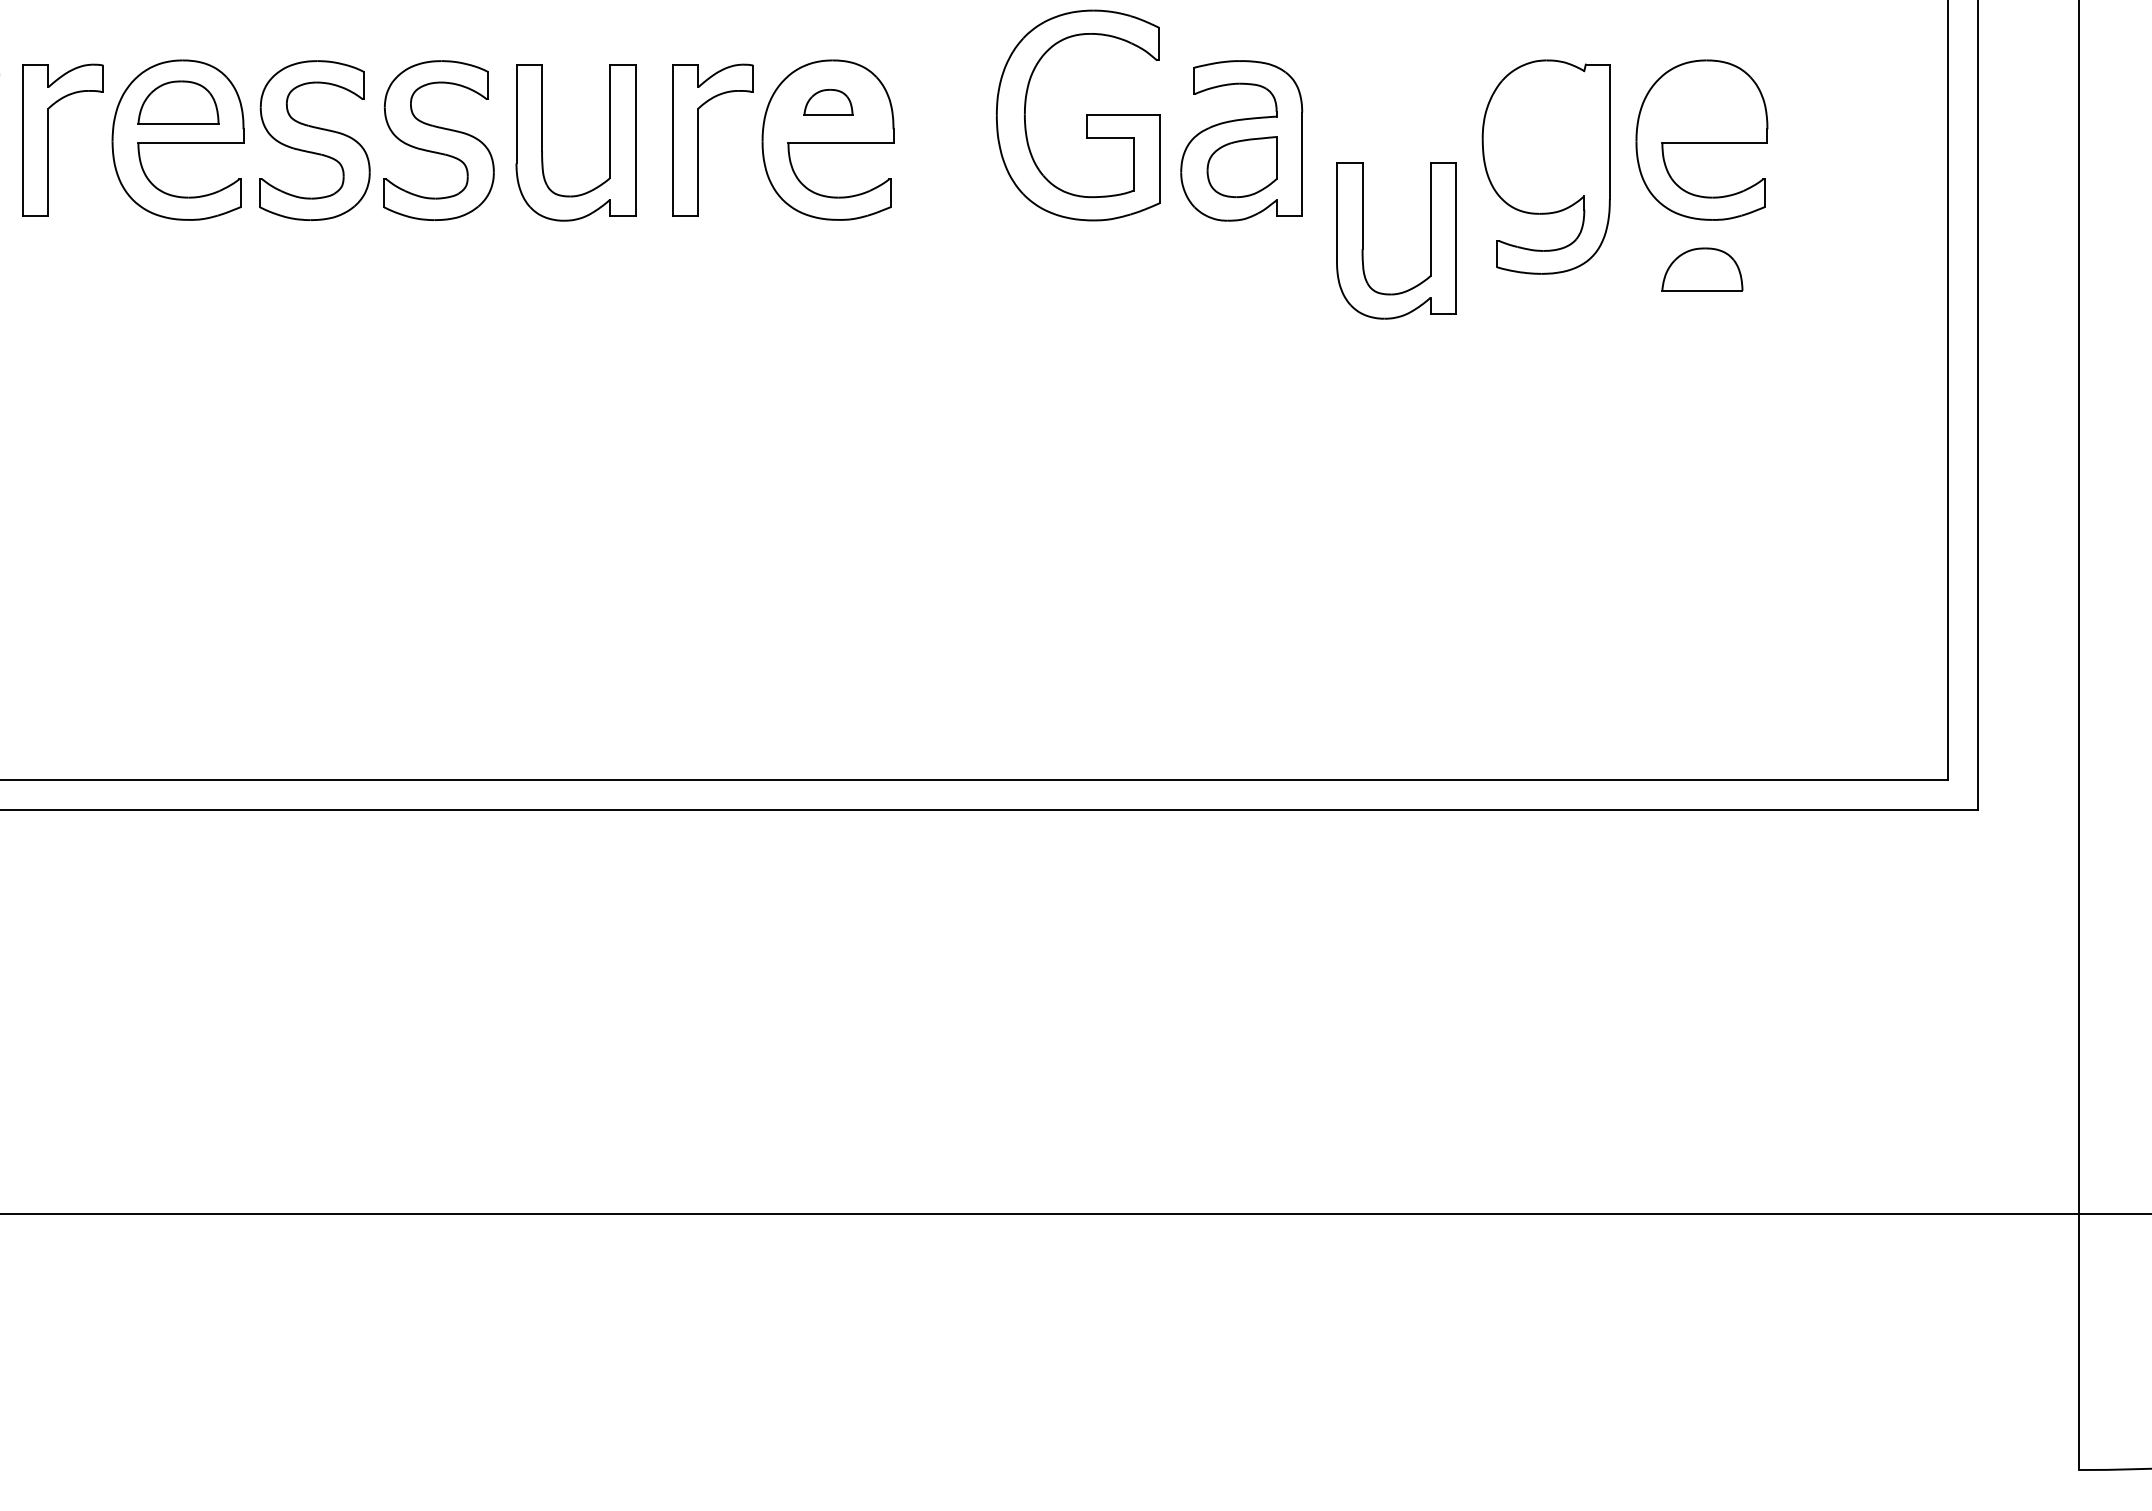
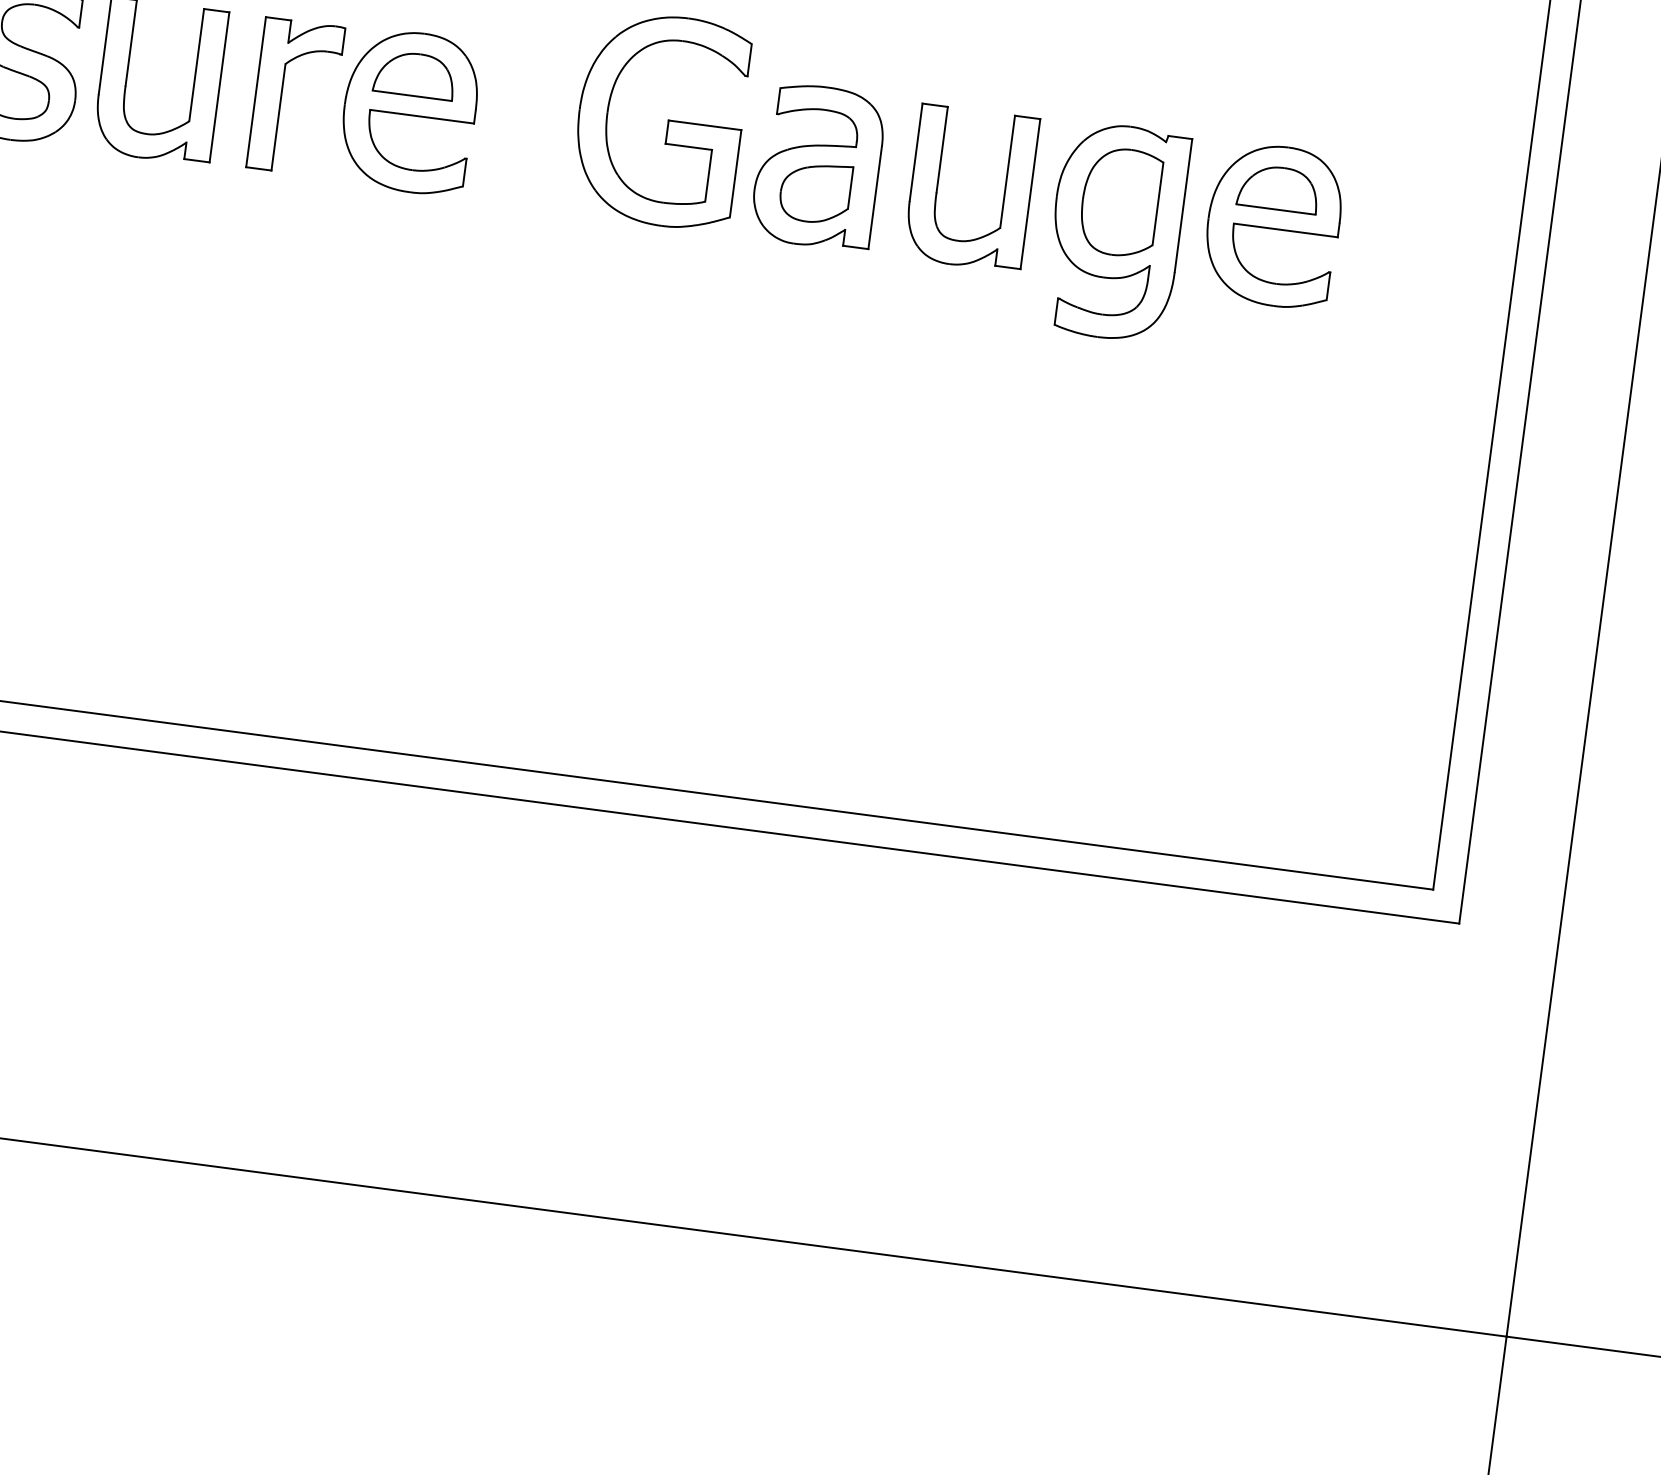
part: (828, 102) -> (415, 74), size x1.67
part: (1546, 136) -> (1120, 201), added
part: (1363, 240) -> (938, 183), moved
part: (1702, 269) -> (1278, 188), moved

